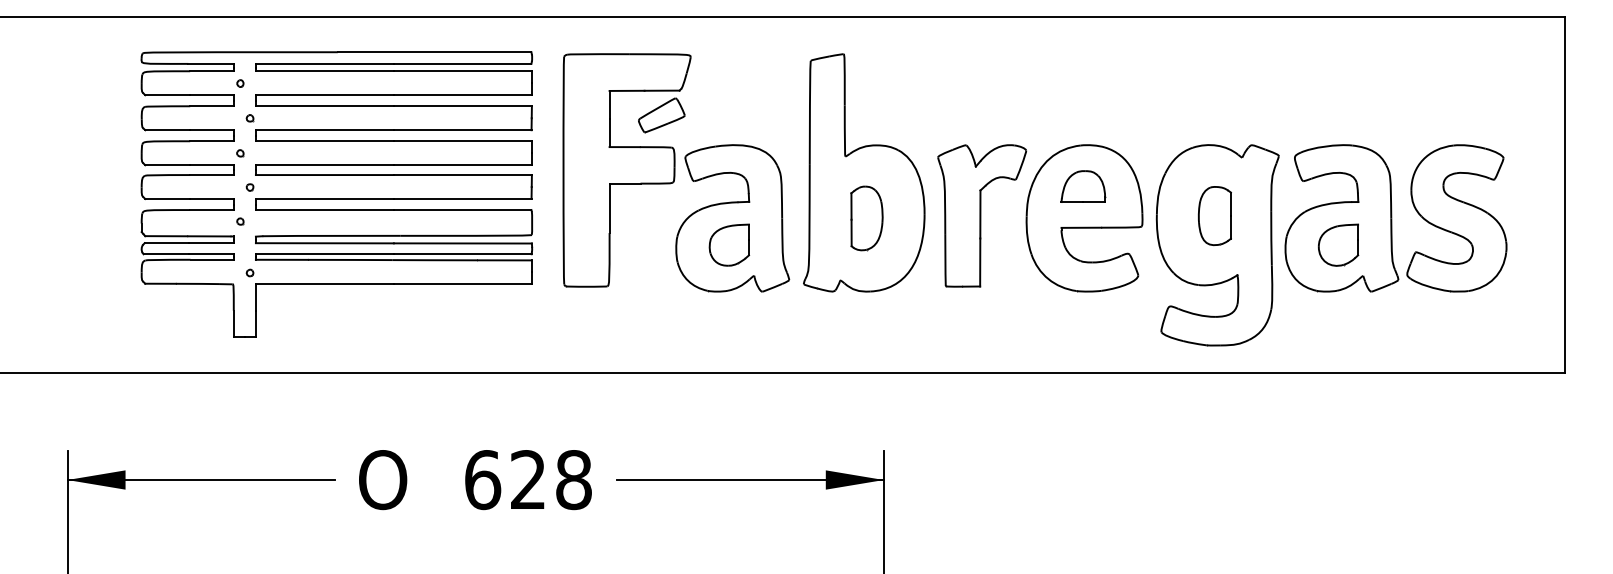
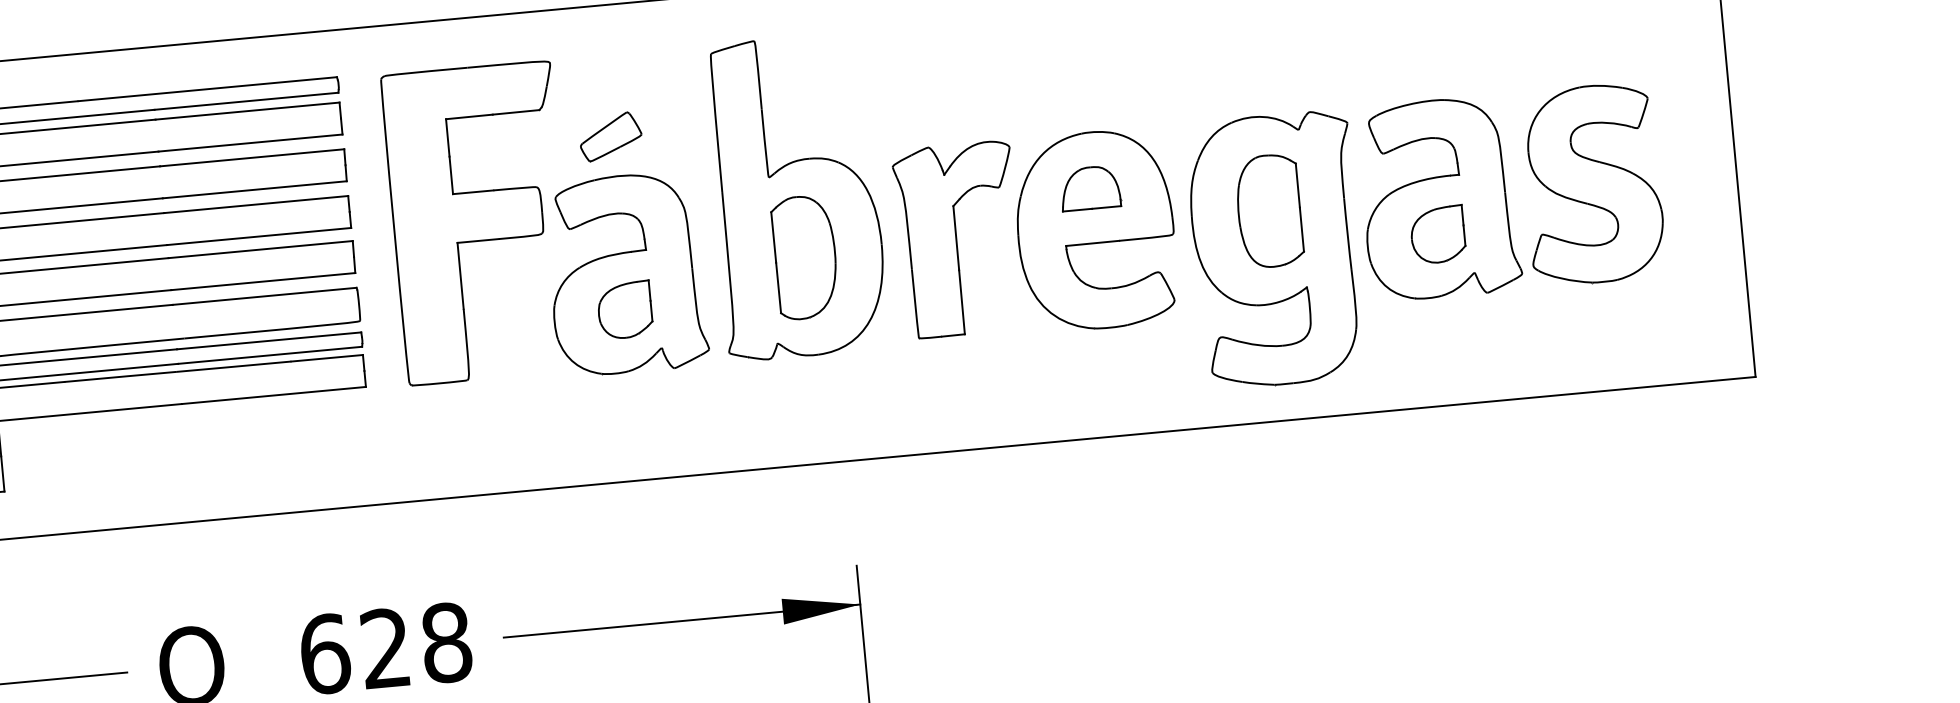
part: (661, 115) -> (610, 136), moved
part: (1214, 215) -> (1268, 210), size x1.43
part: (866, 218) -> (804, 257), size x1.43

